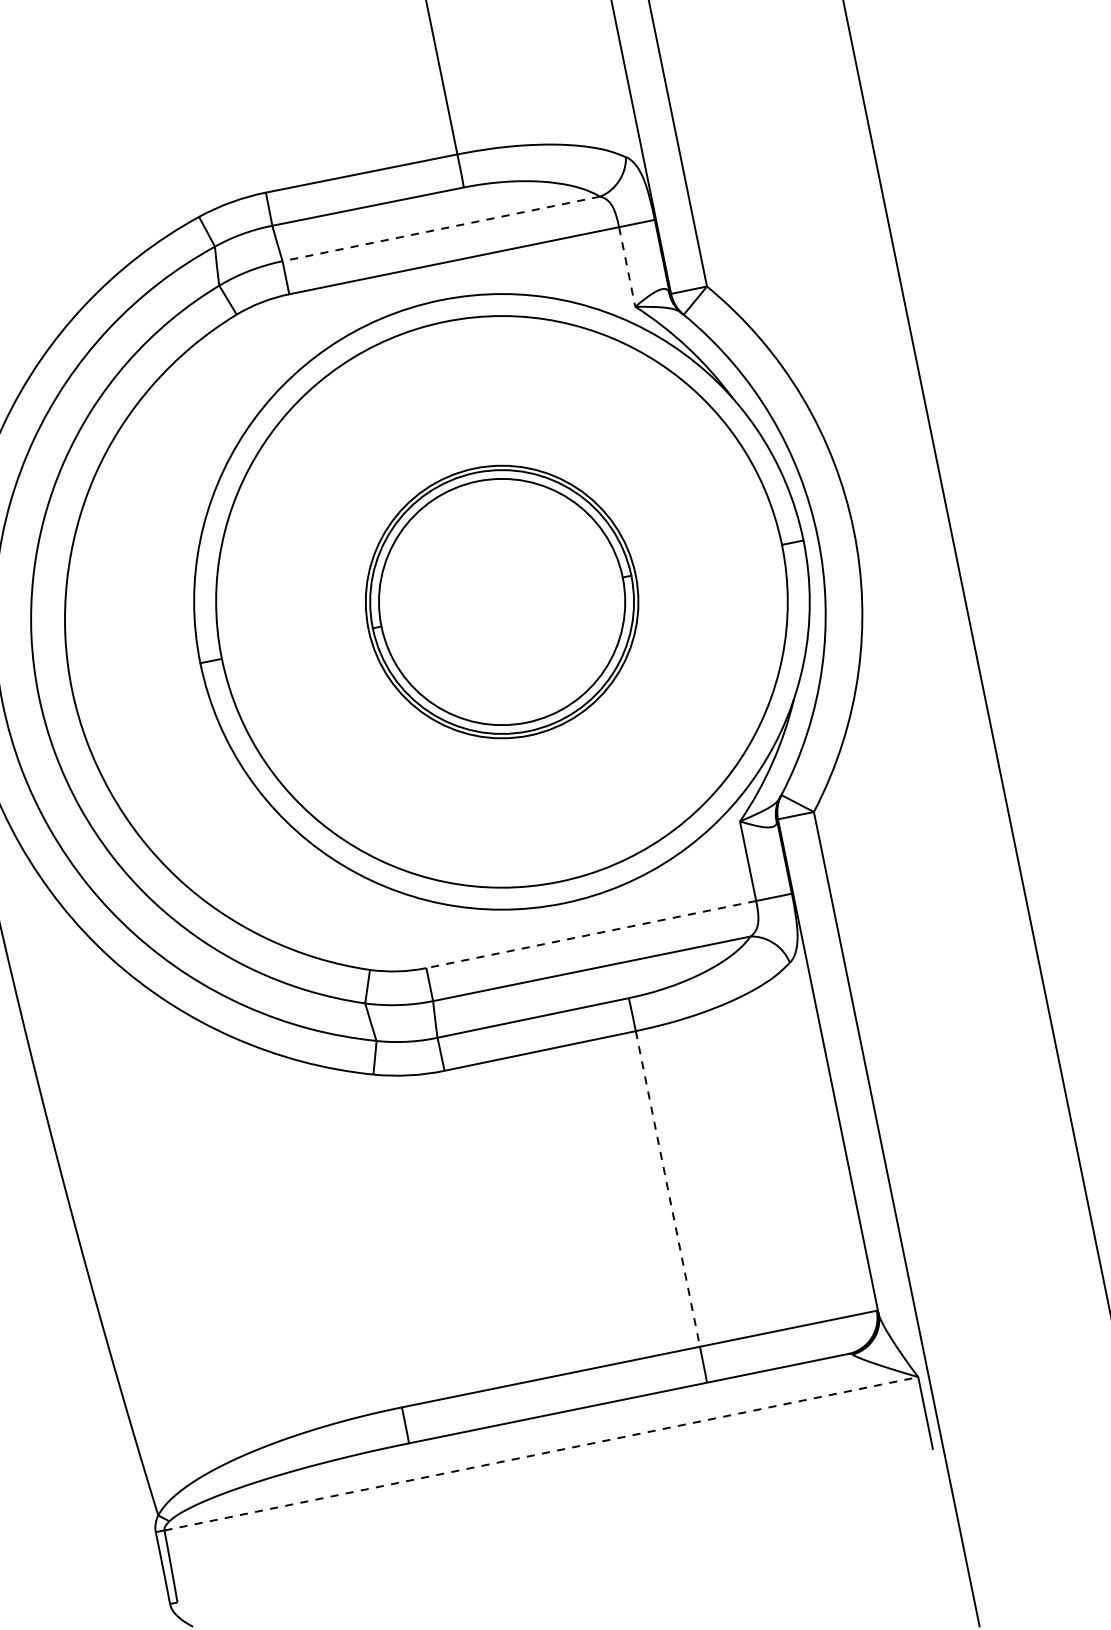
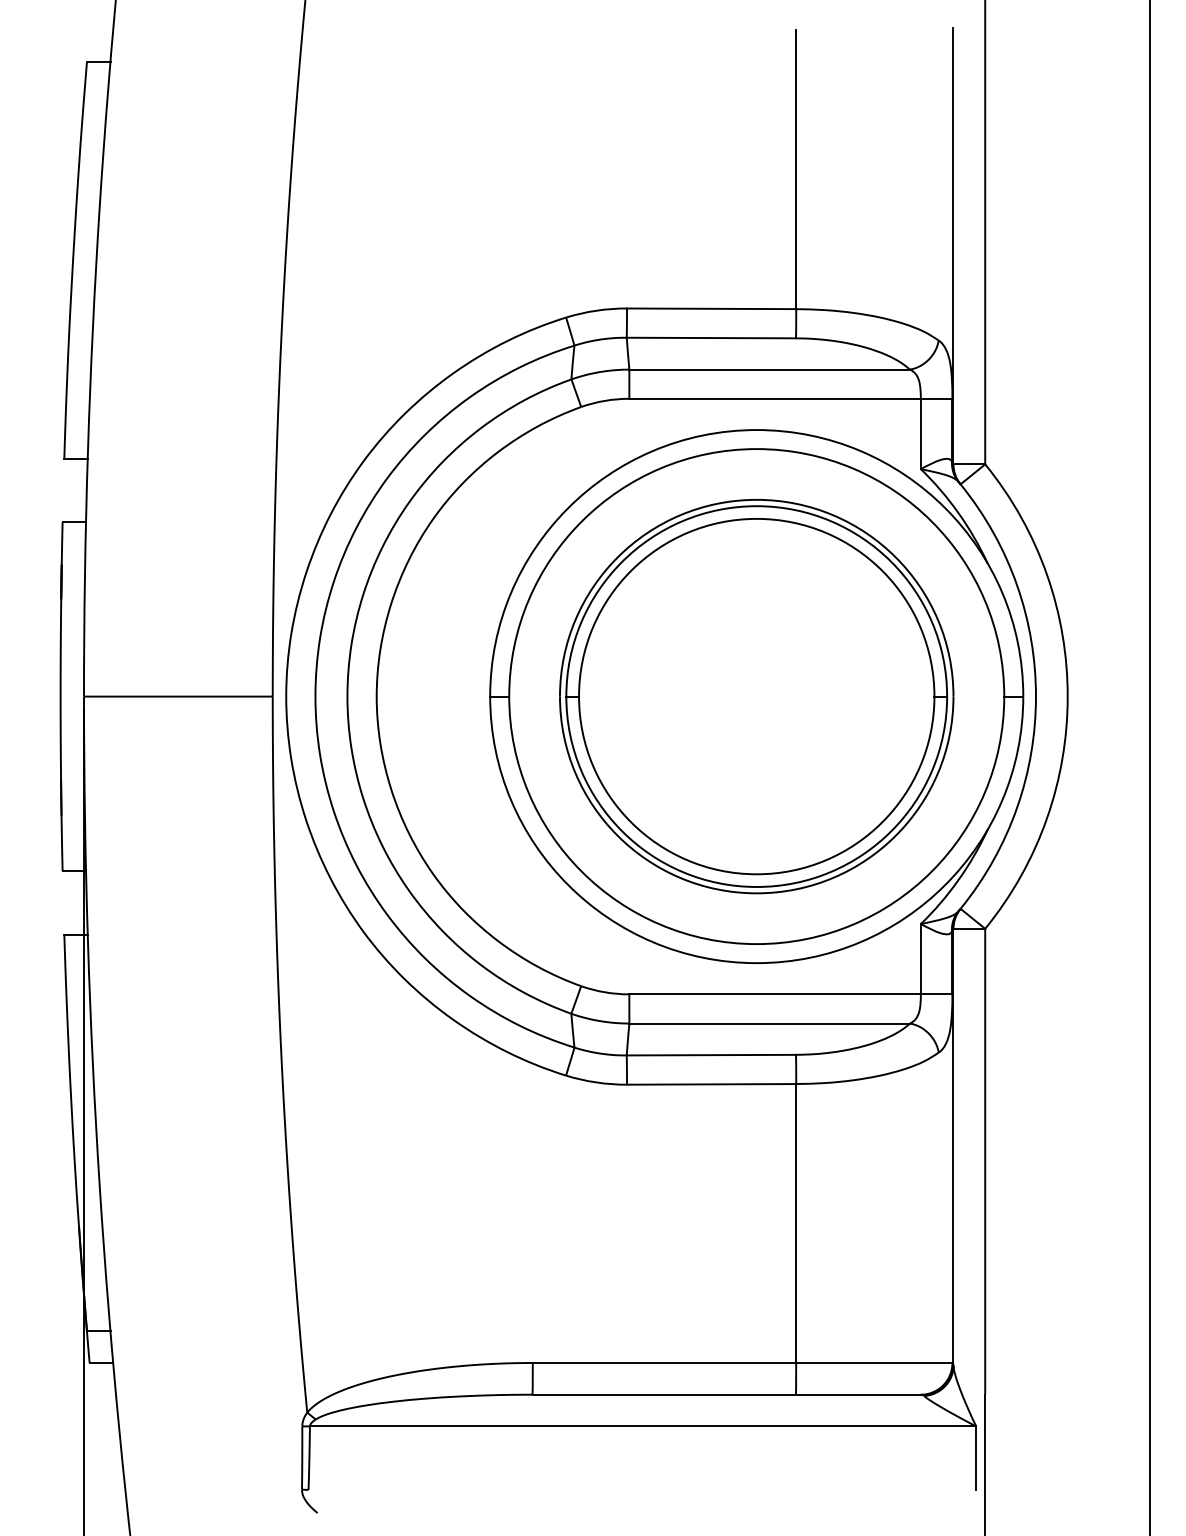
line: (441, 228) -> (769, 369), dashed -> solid
line: (626, 267) -> (920, 434), dashed -> solid
part: (501, 601) -> (756, 696), size x1.67
line: (591, 934) -> (775, 994), dashed -> solid
line: (668, 1190) -> (796, 1224), dashed -> solid
line: (541, 1453) -> (643, 1426), dashed -> solid

